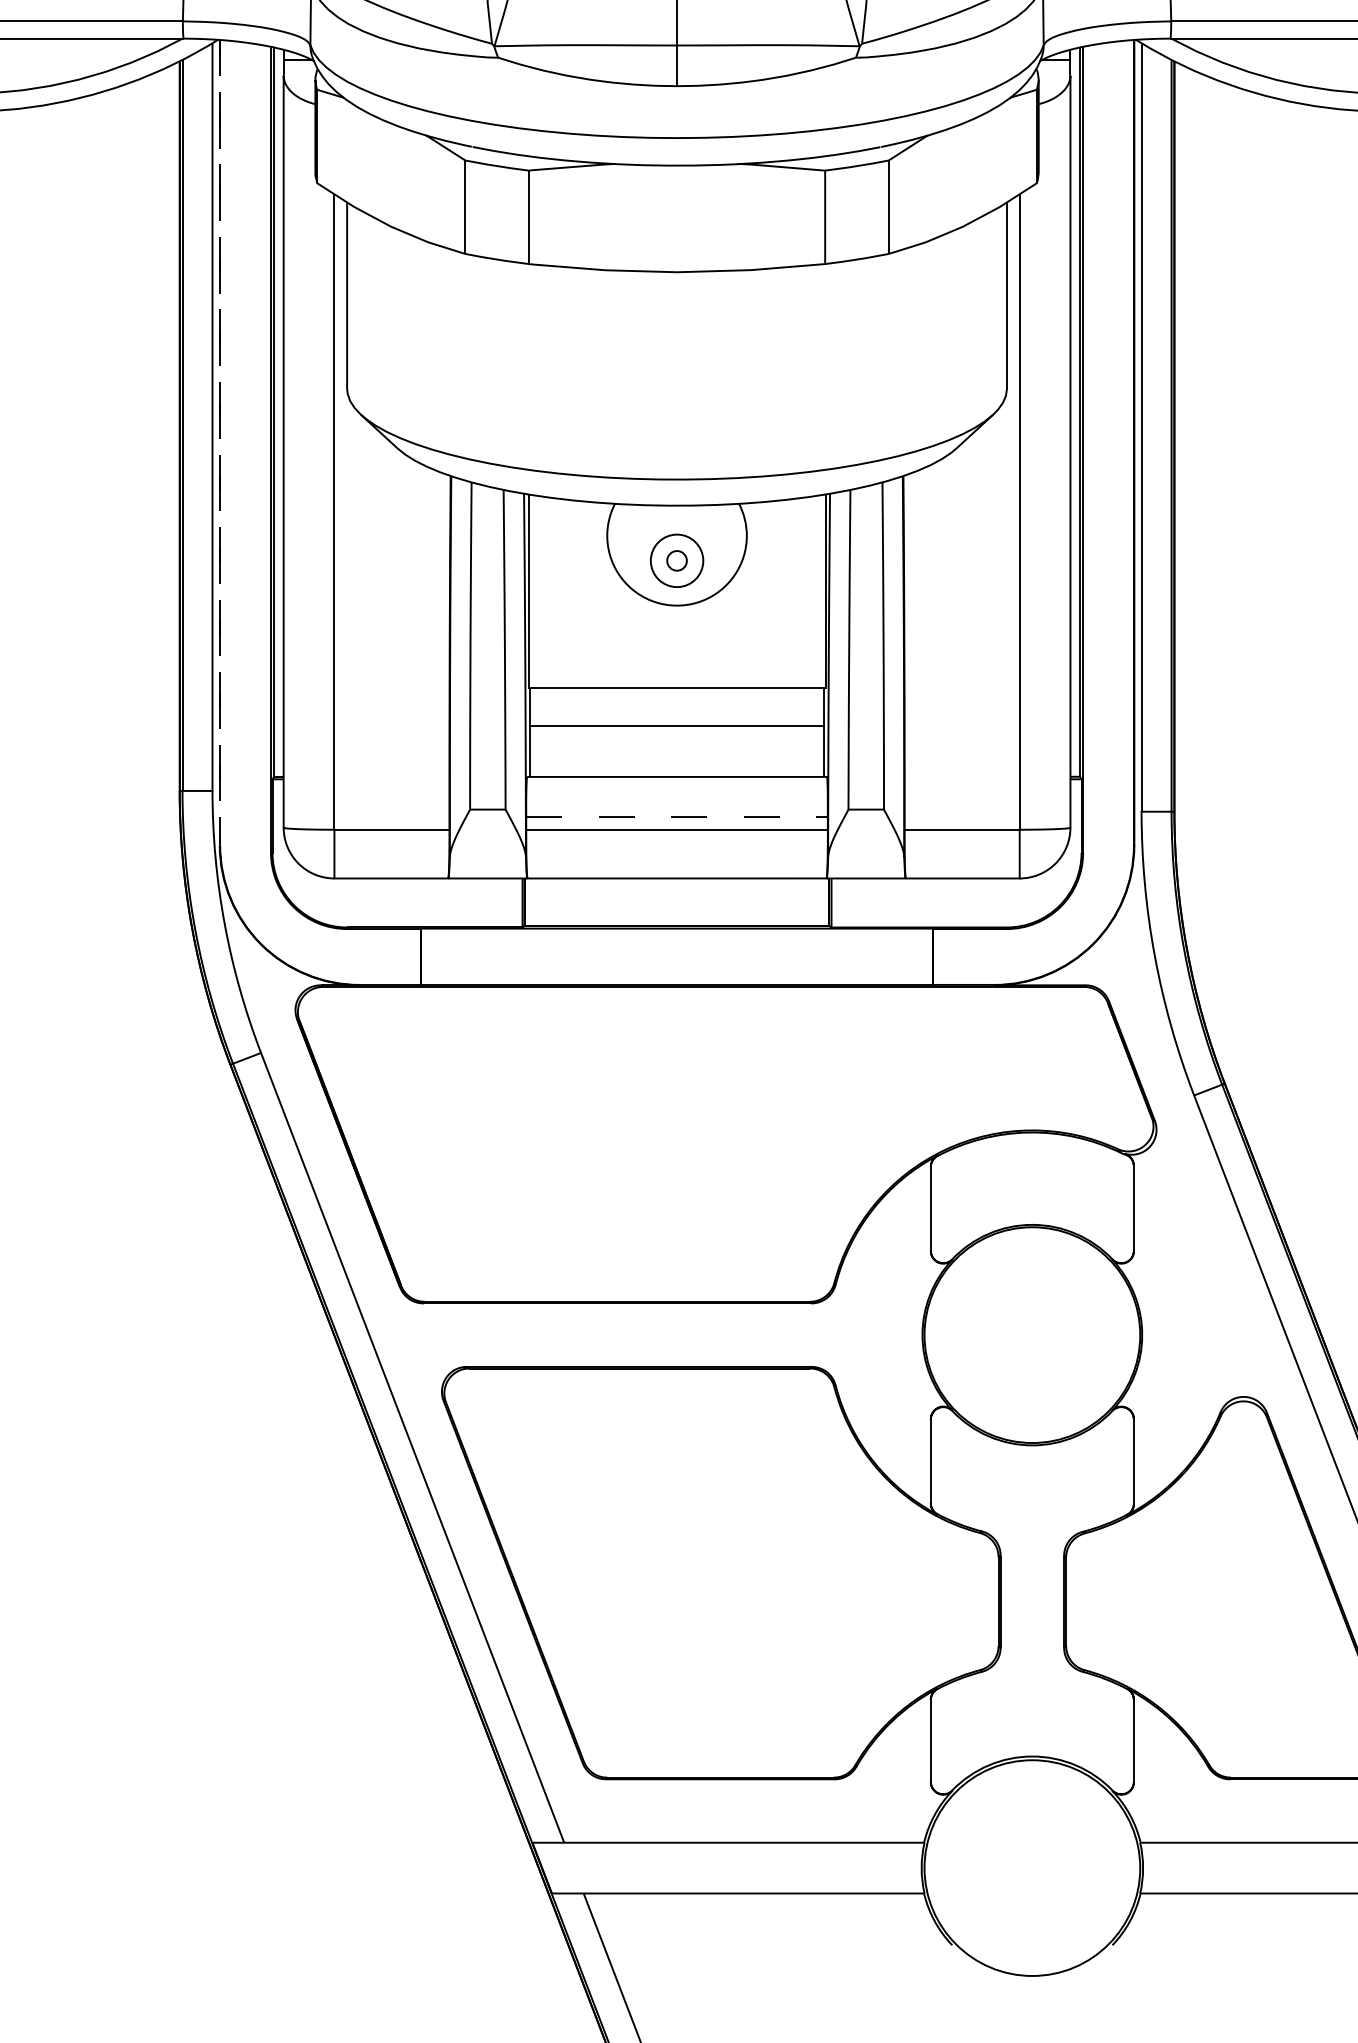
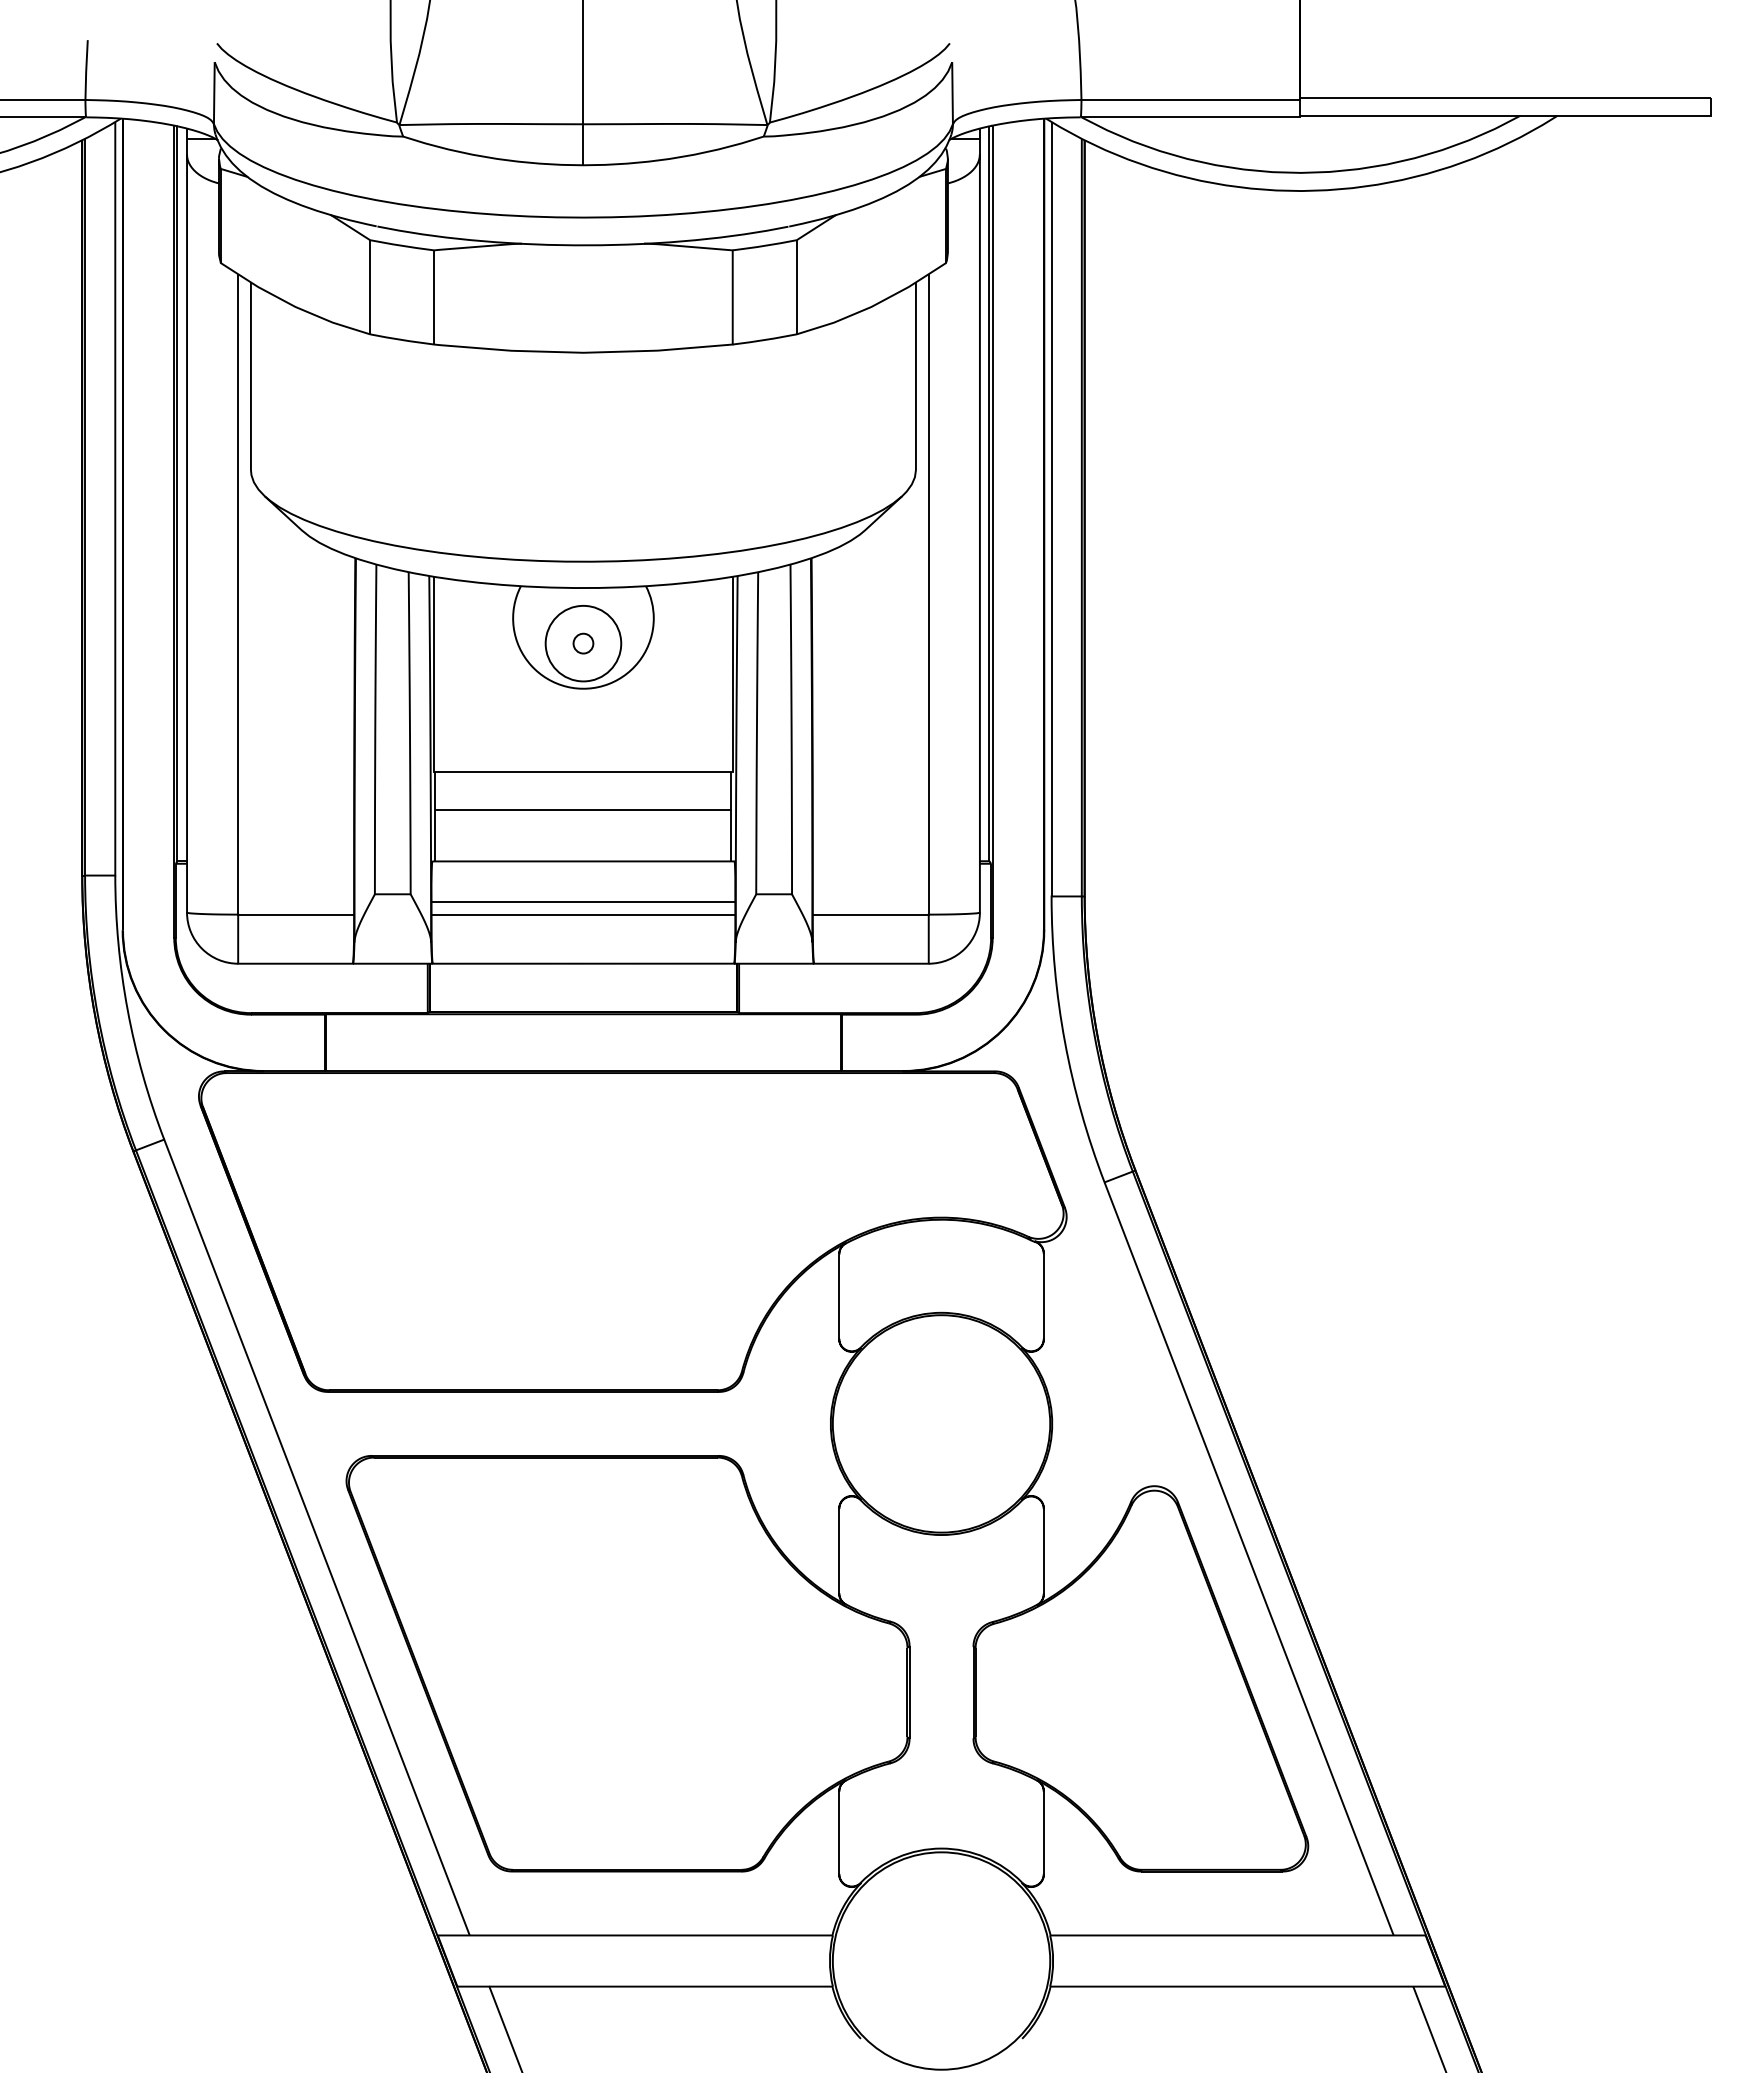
circle: (677, 560) -> (583, 643), size x1.43
line: (677, 816) -> (583, 901), dashed -> solid
line: (220, 845) -> (123, 930), dashed -> solid

